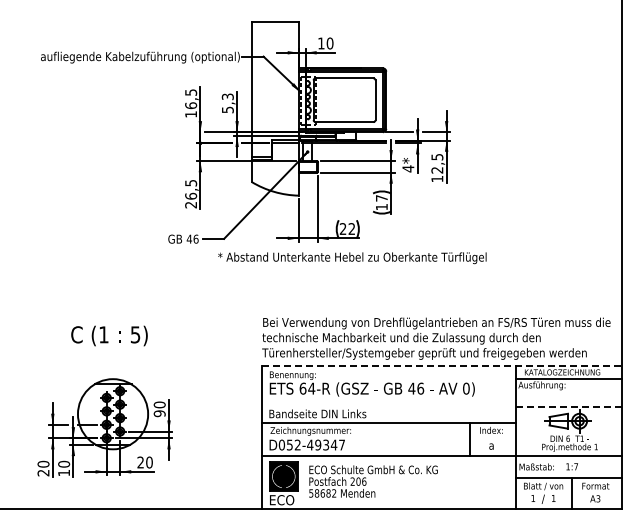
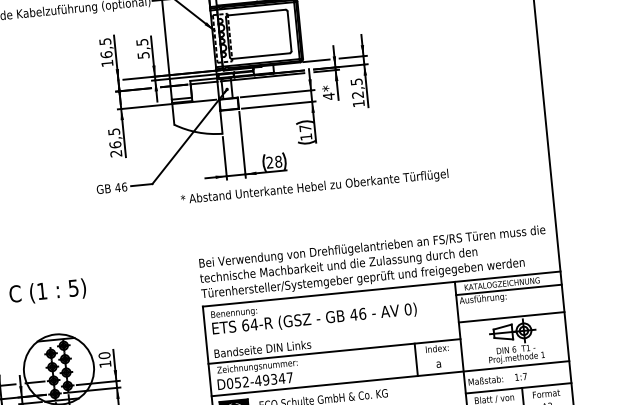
text: (226, 96) -> (140, 42), 5,3 -> 5,5
text: (351, 229) -> (278, 162), 22 -> 28
text: (352, 258) -> (314, 187), moved
line: (442, 365) -> (382, 288), dashed -> solid
line: (569, 406) -> (512, 317), dashed -> solid
text: (159, 413) -> (105, 364), 90 -> 10

